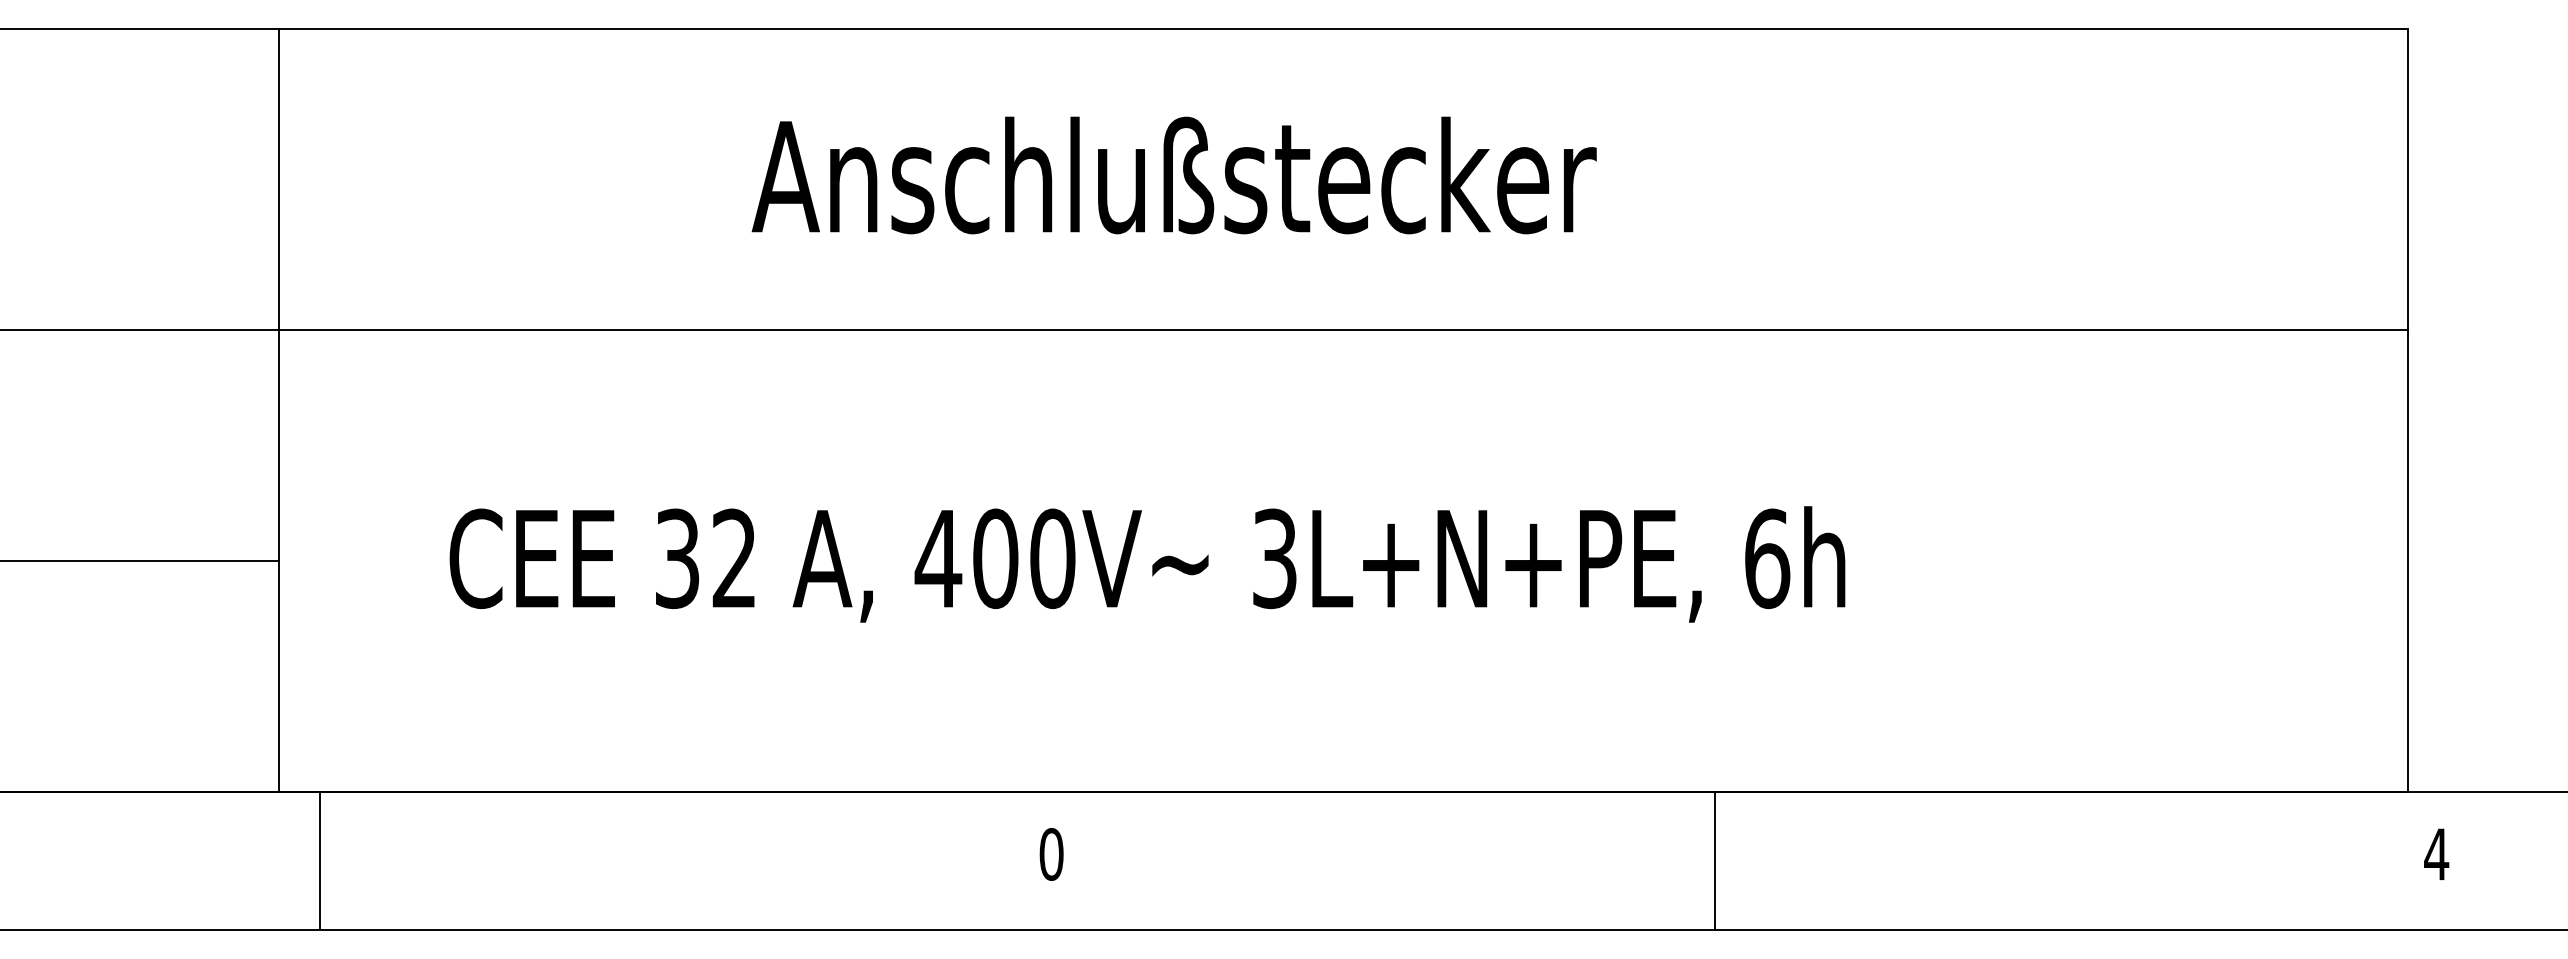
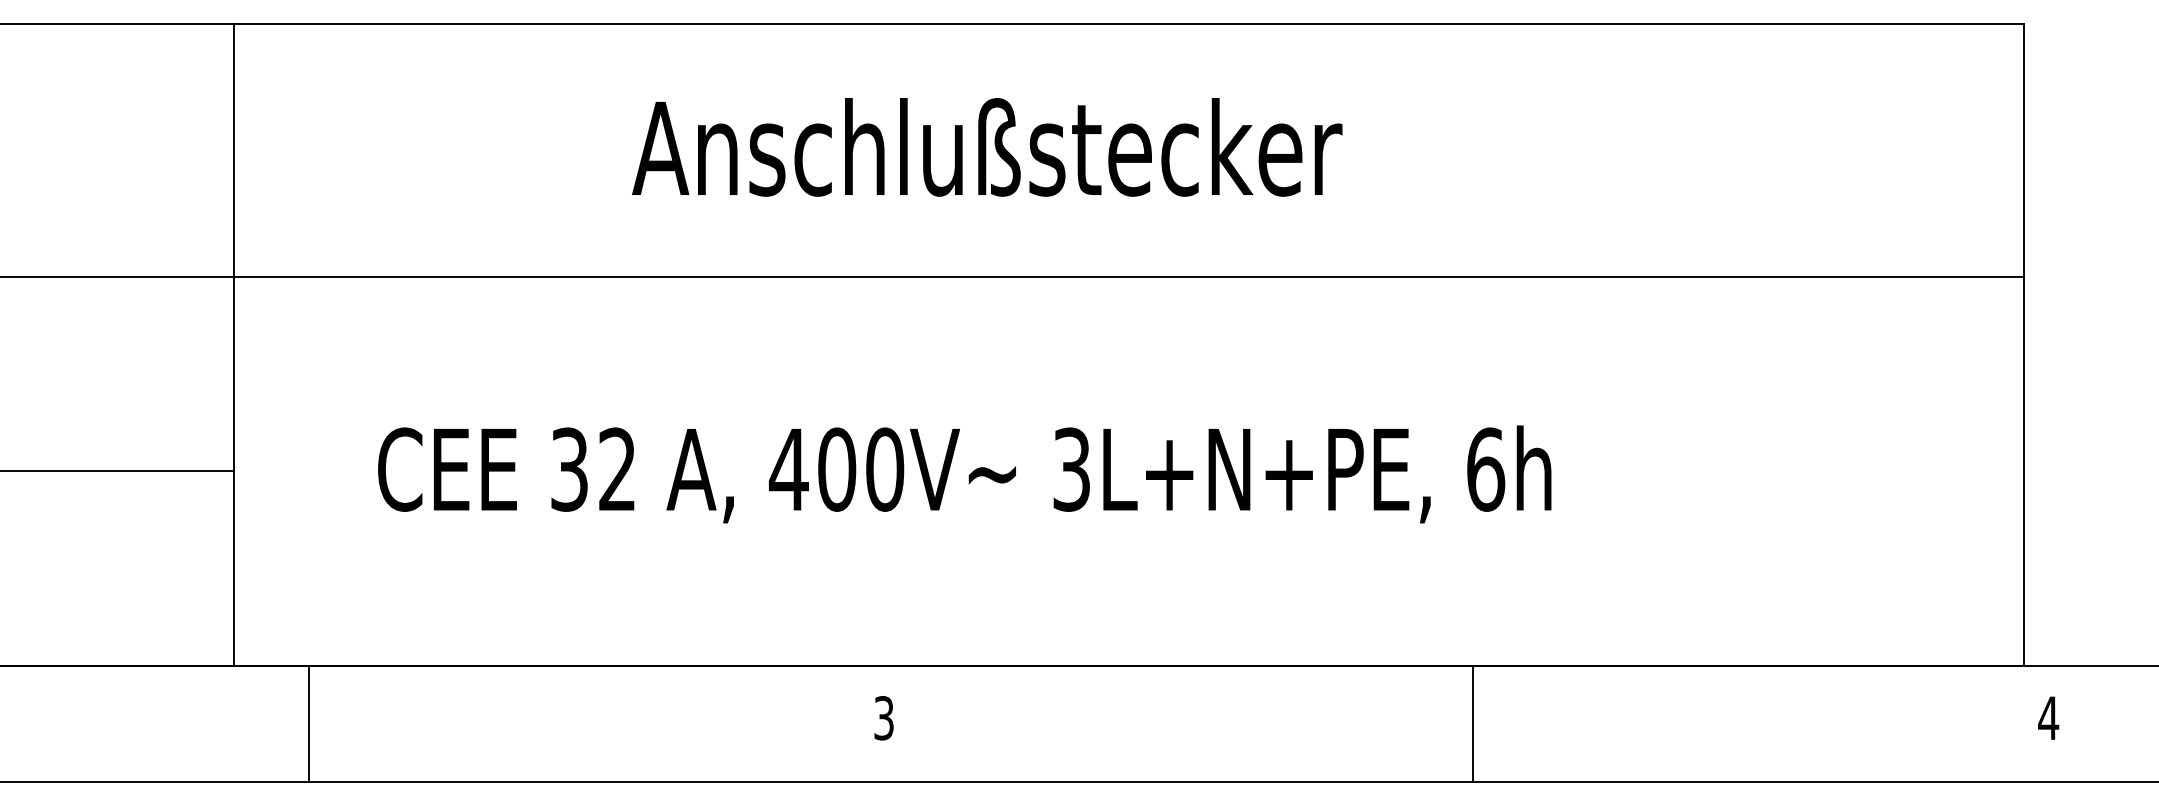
text: (1051, 854) -> (884, 718), 0 -> 3
line: (320, 860) -> (308, 723), moved
line: (1715, 860) -> (1473, 723), moved

